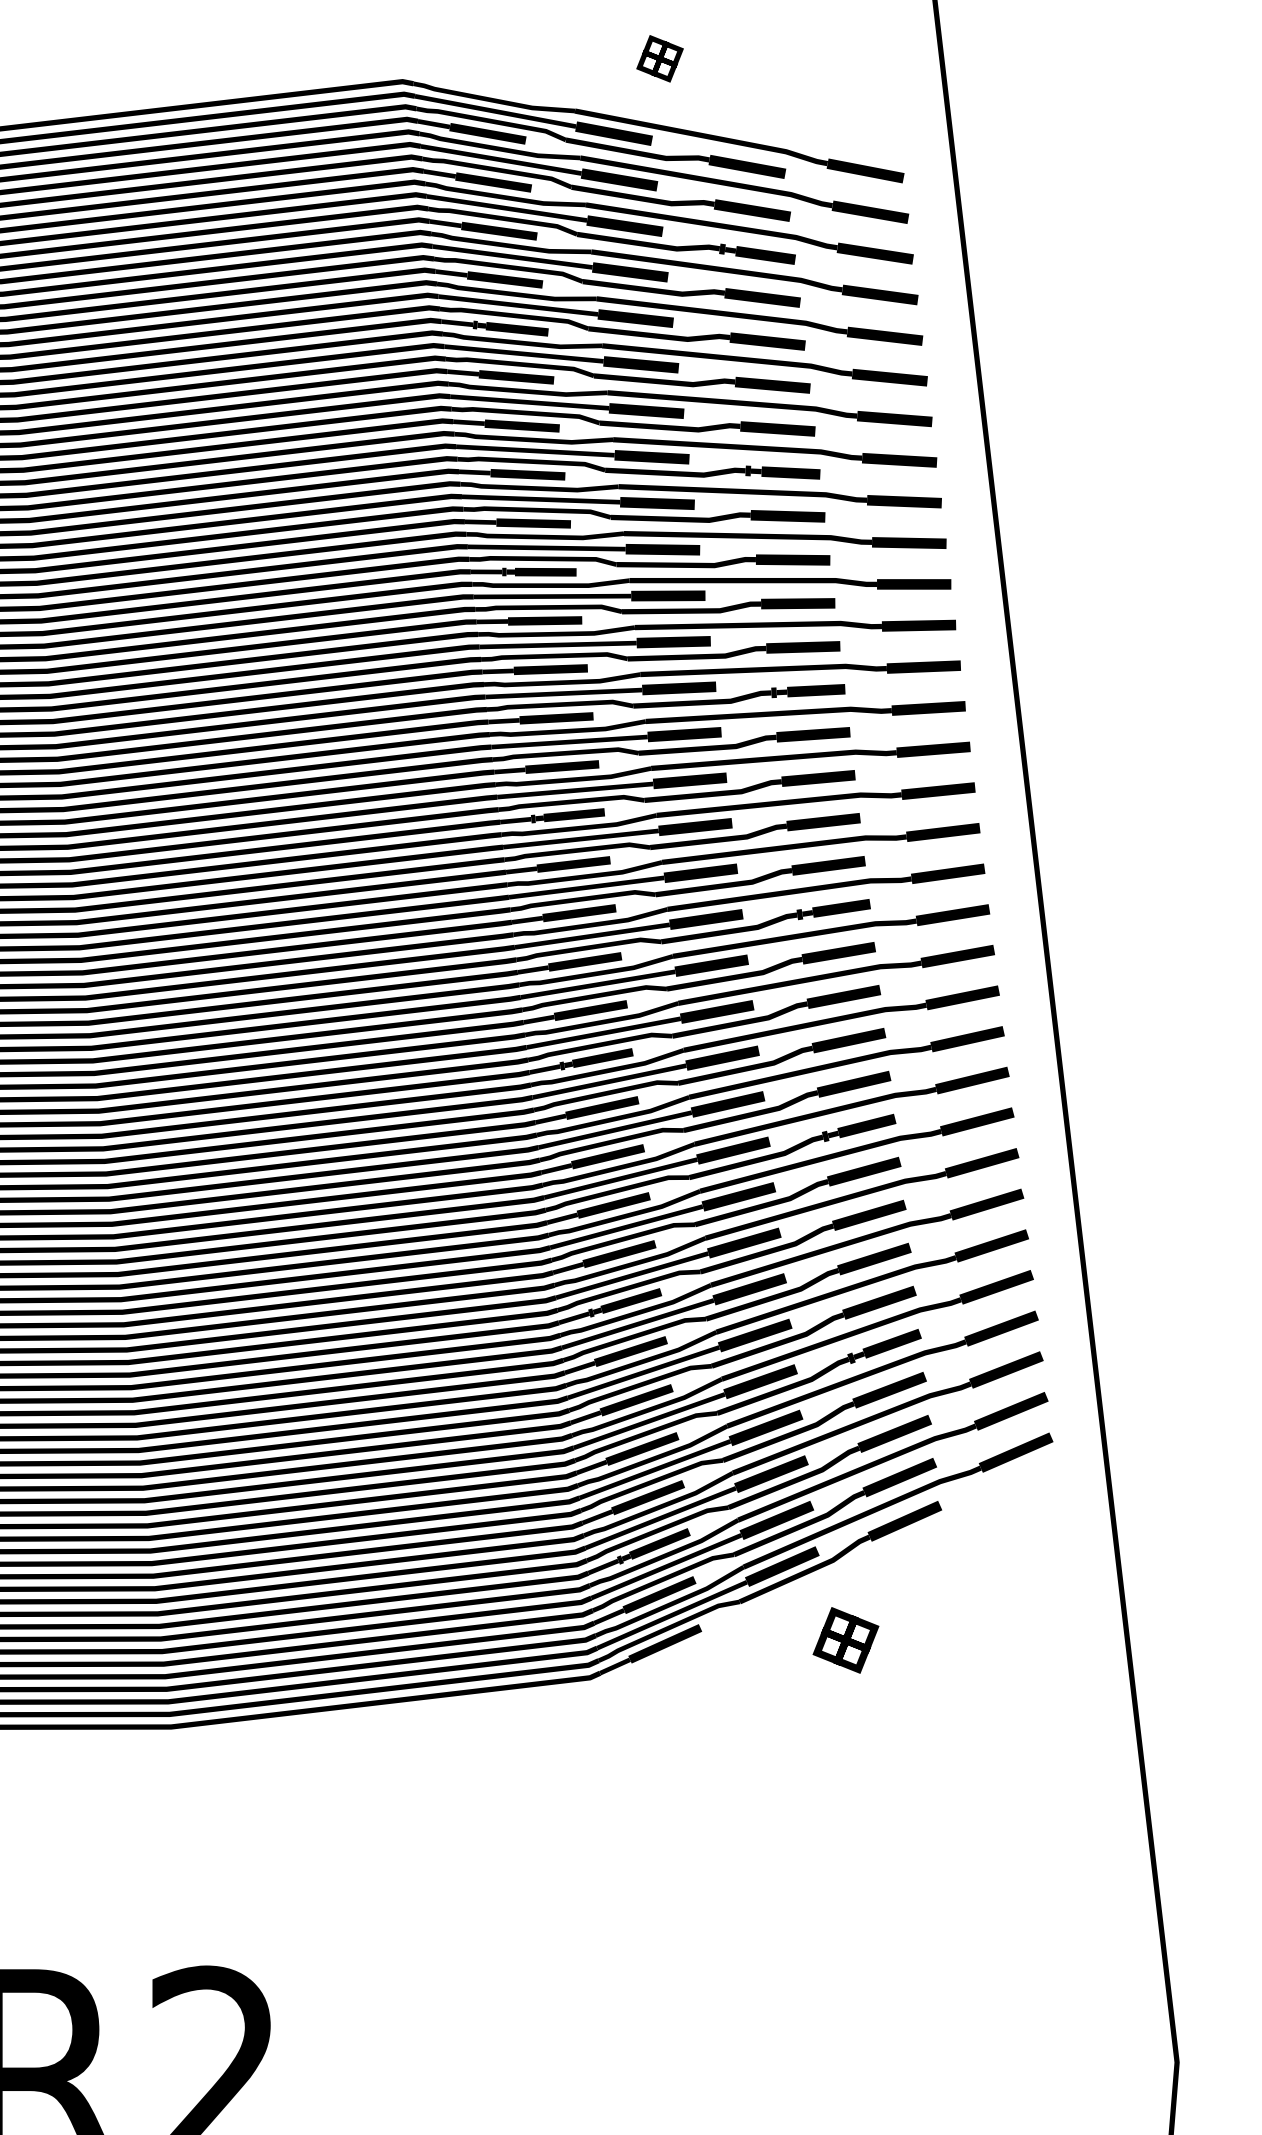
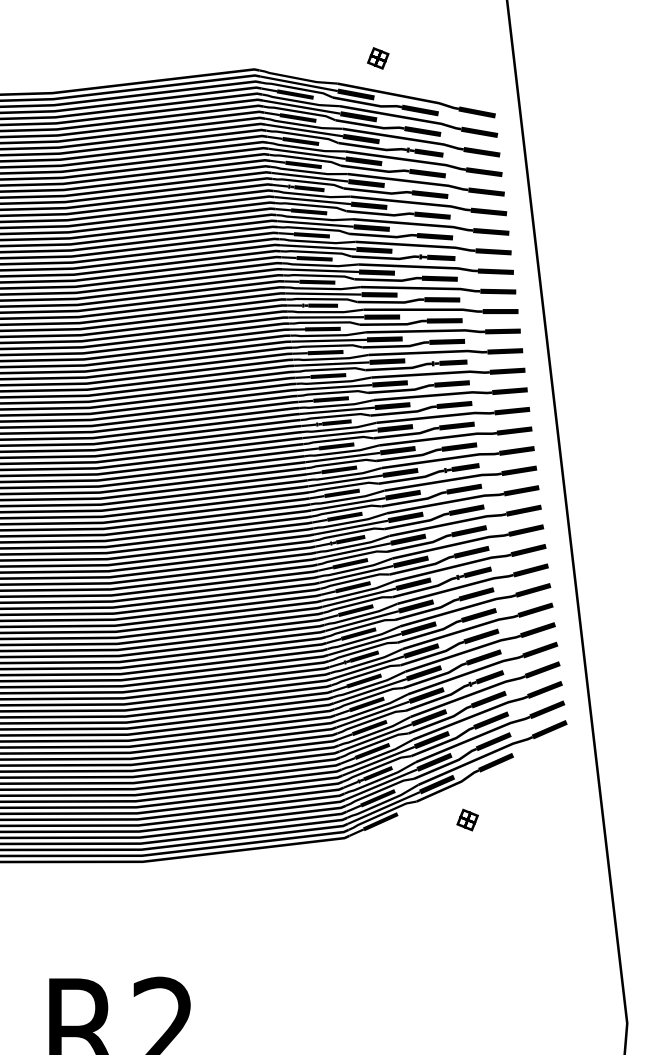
part: (845, 1639) -> (467, 819), size x0.71

